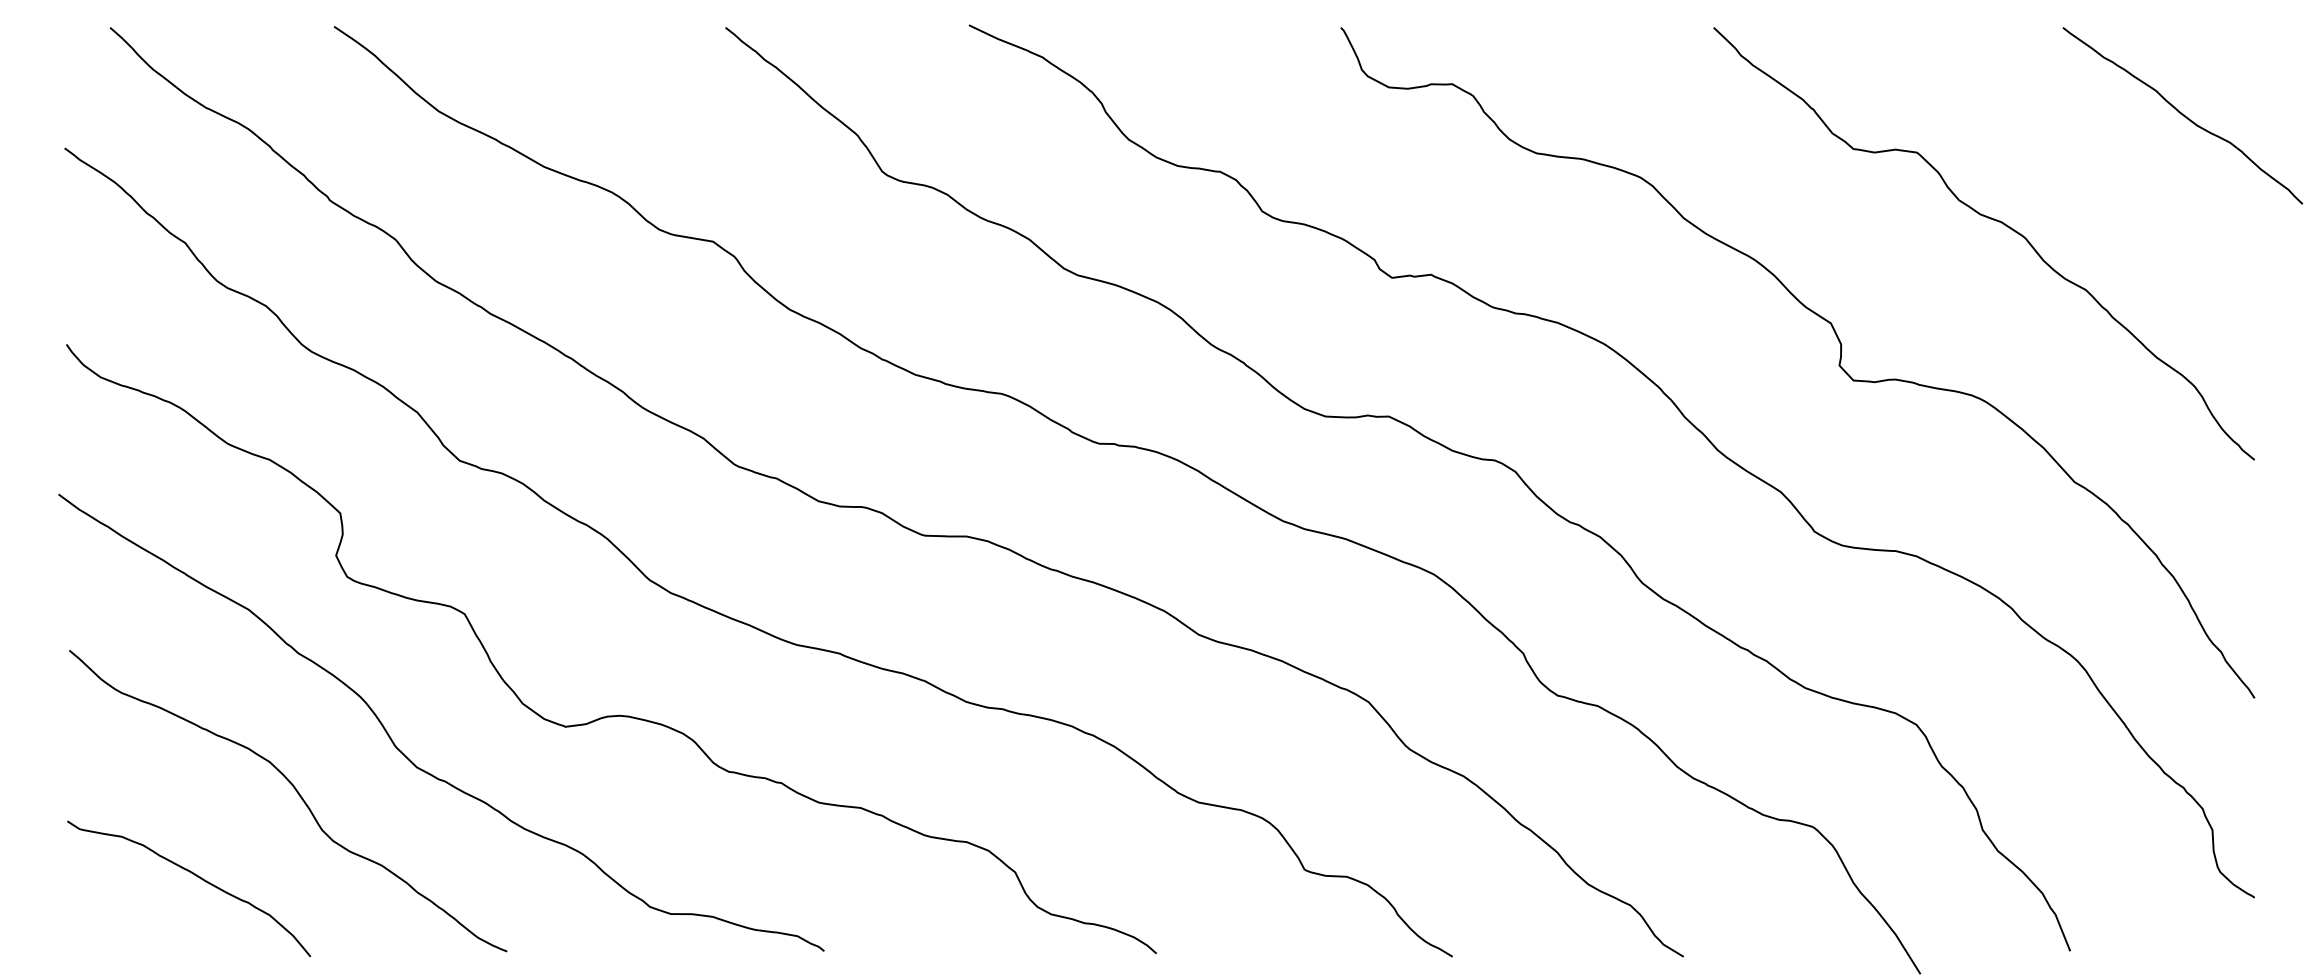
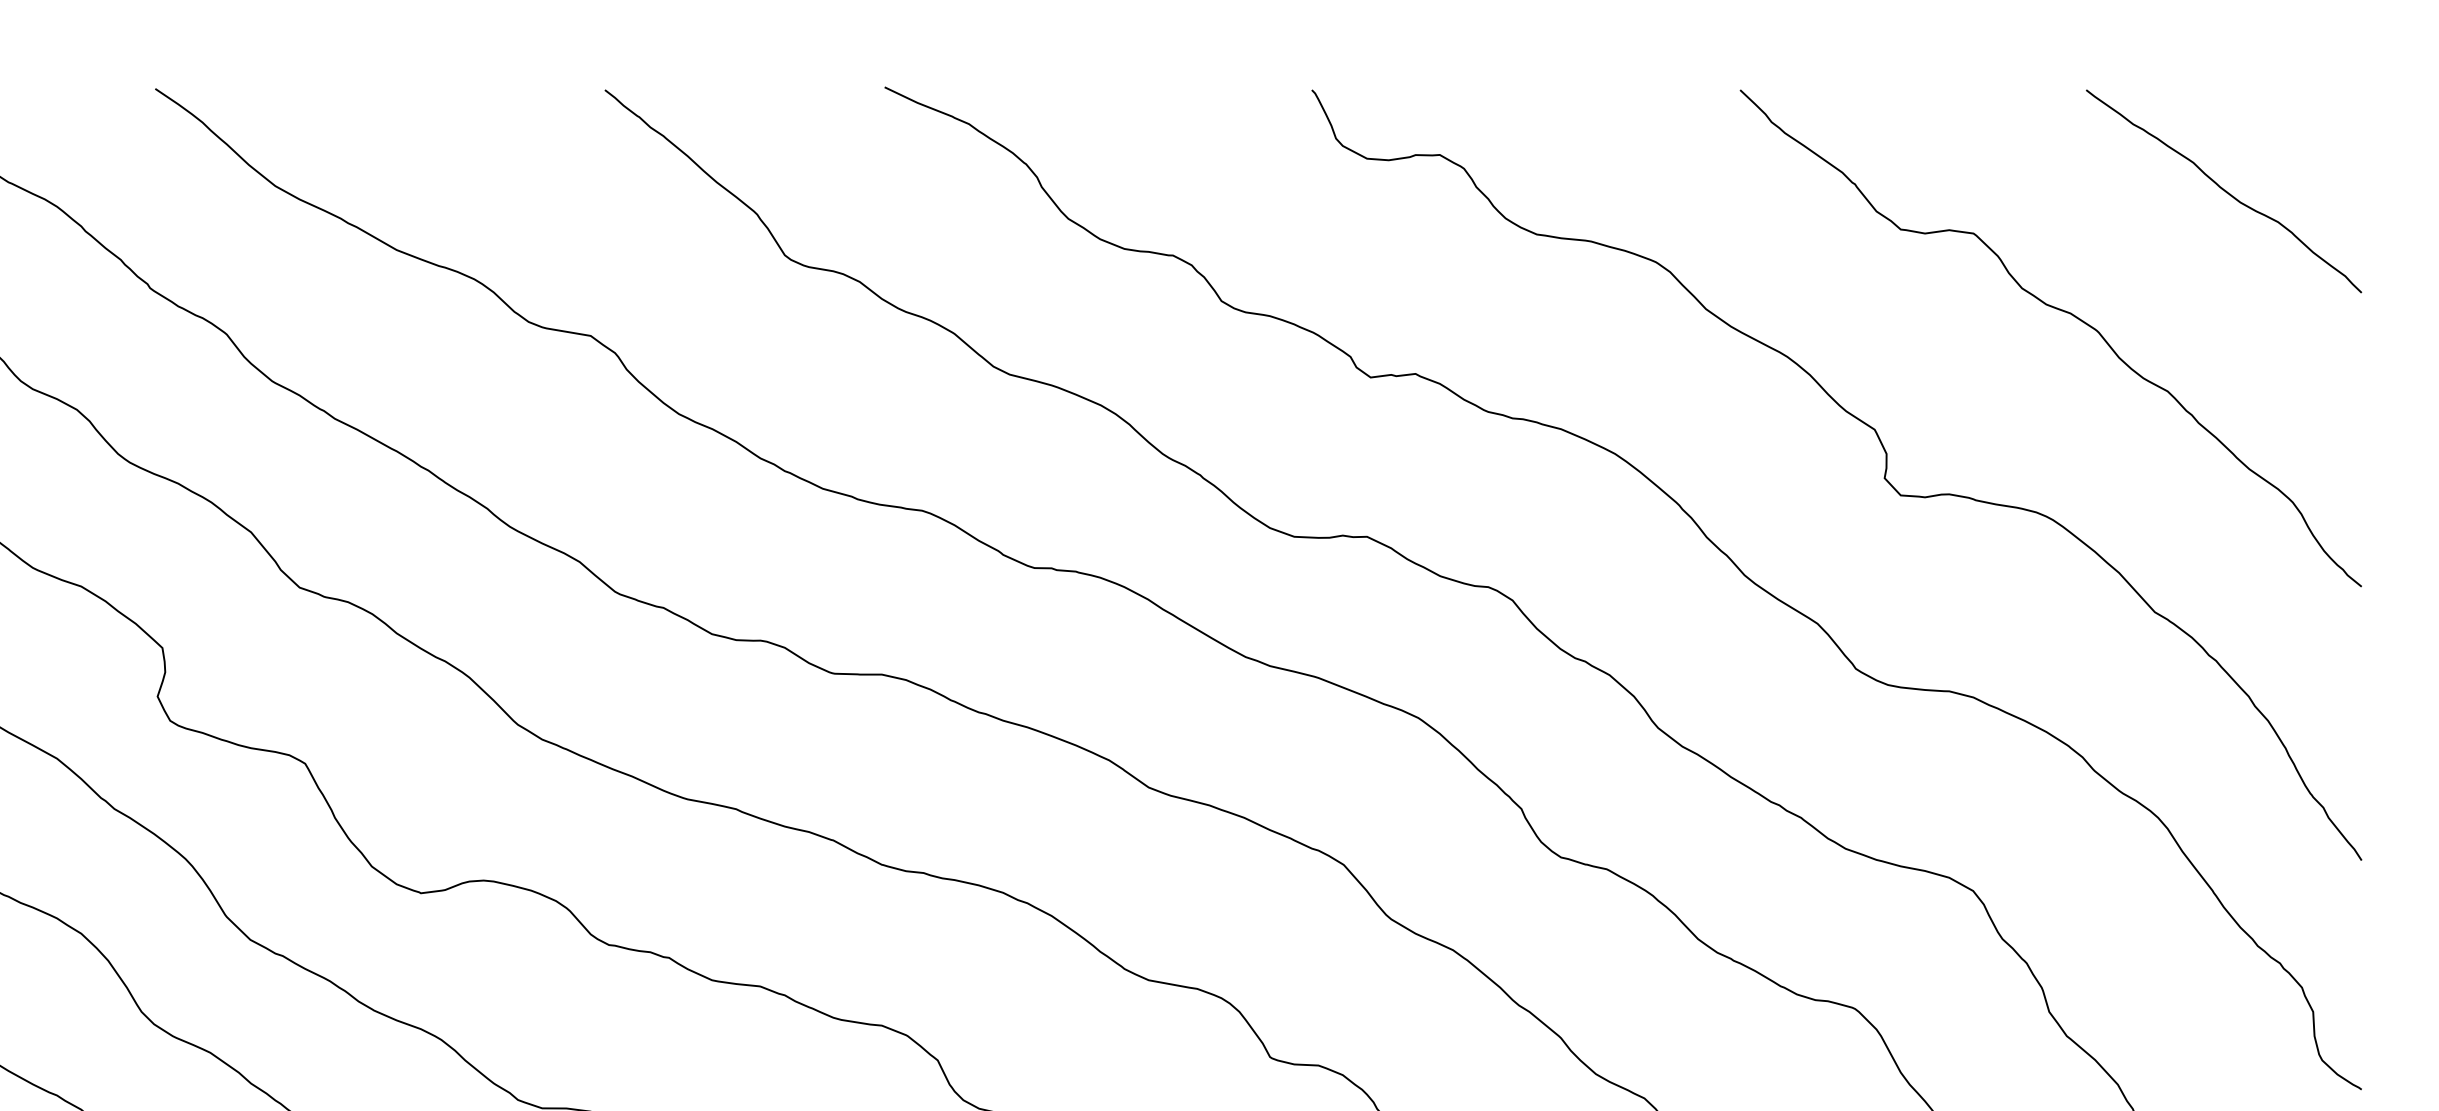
curve: (2182, 115) -> (2223, 190), moved

